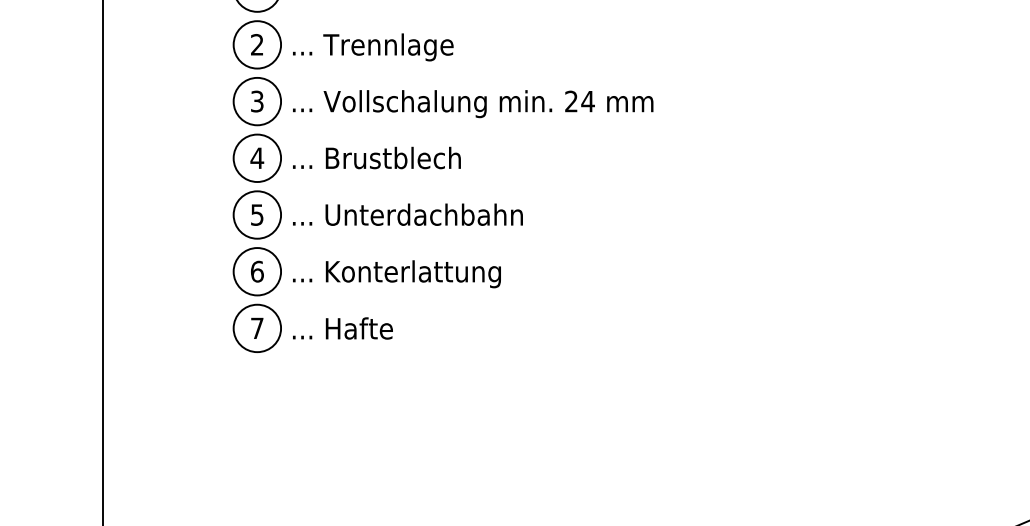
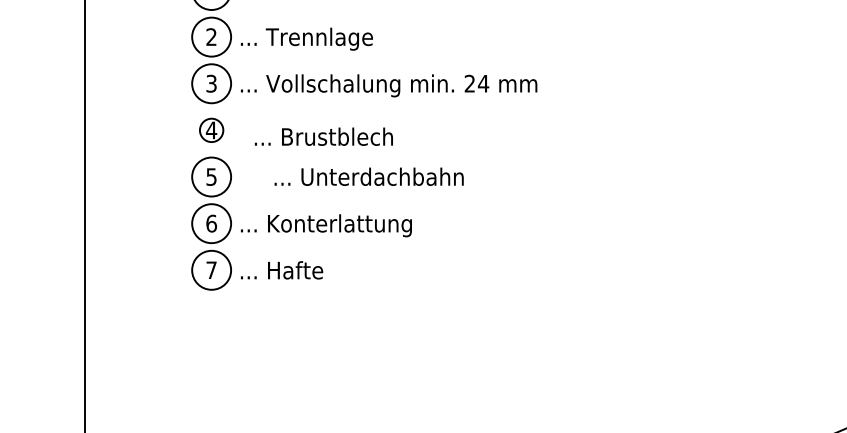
text: (376, 157) -> (323, 136), moved
circle: (257, 158) -> (211, 130), size x0.6
text: (407, 214) -> (368, 176), moved

